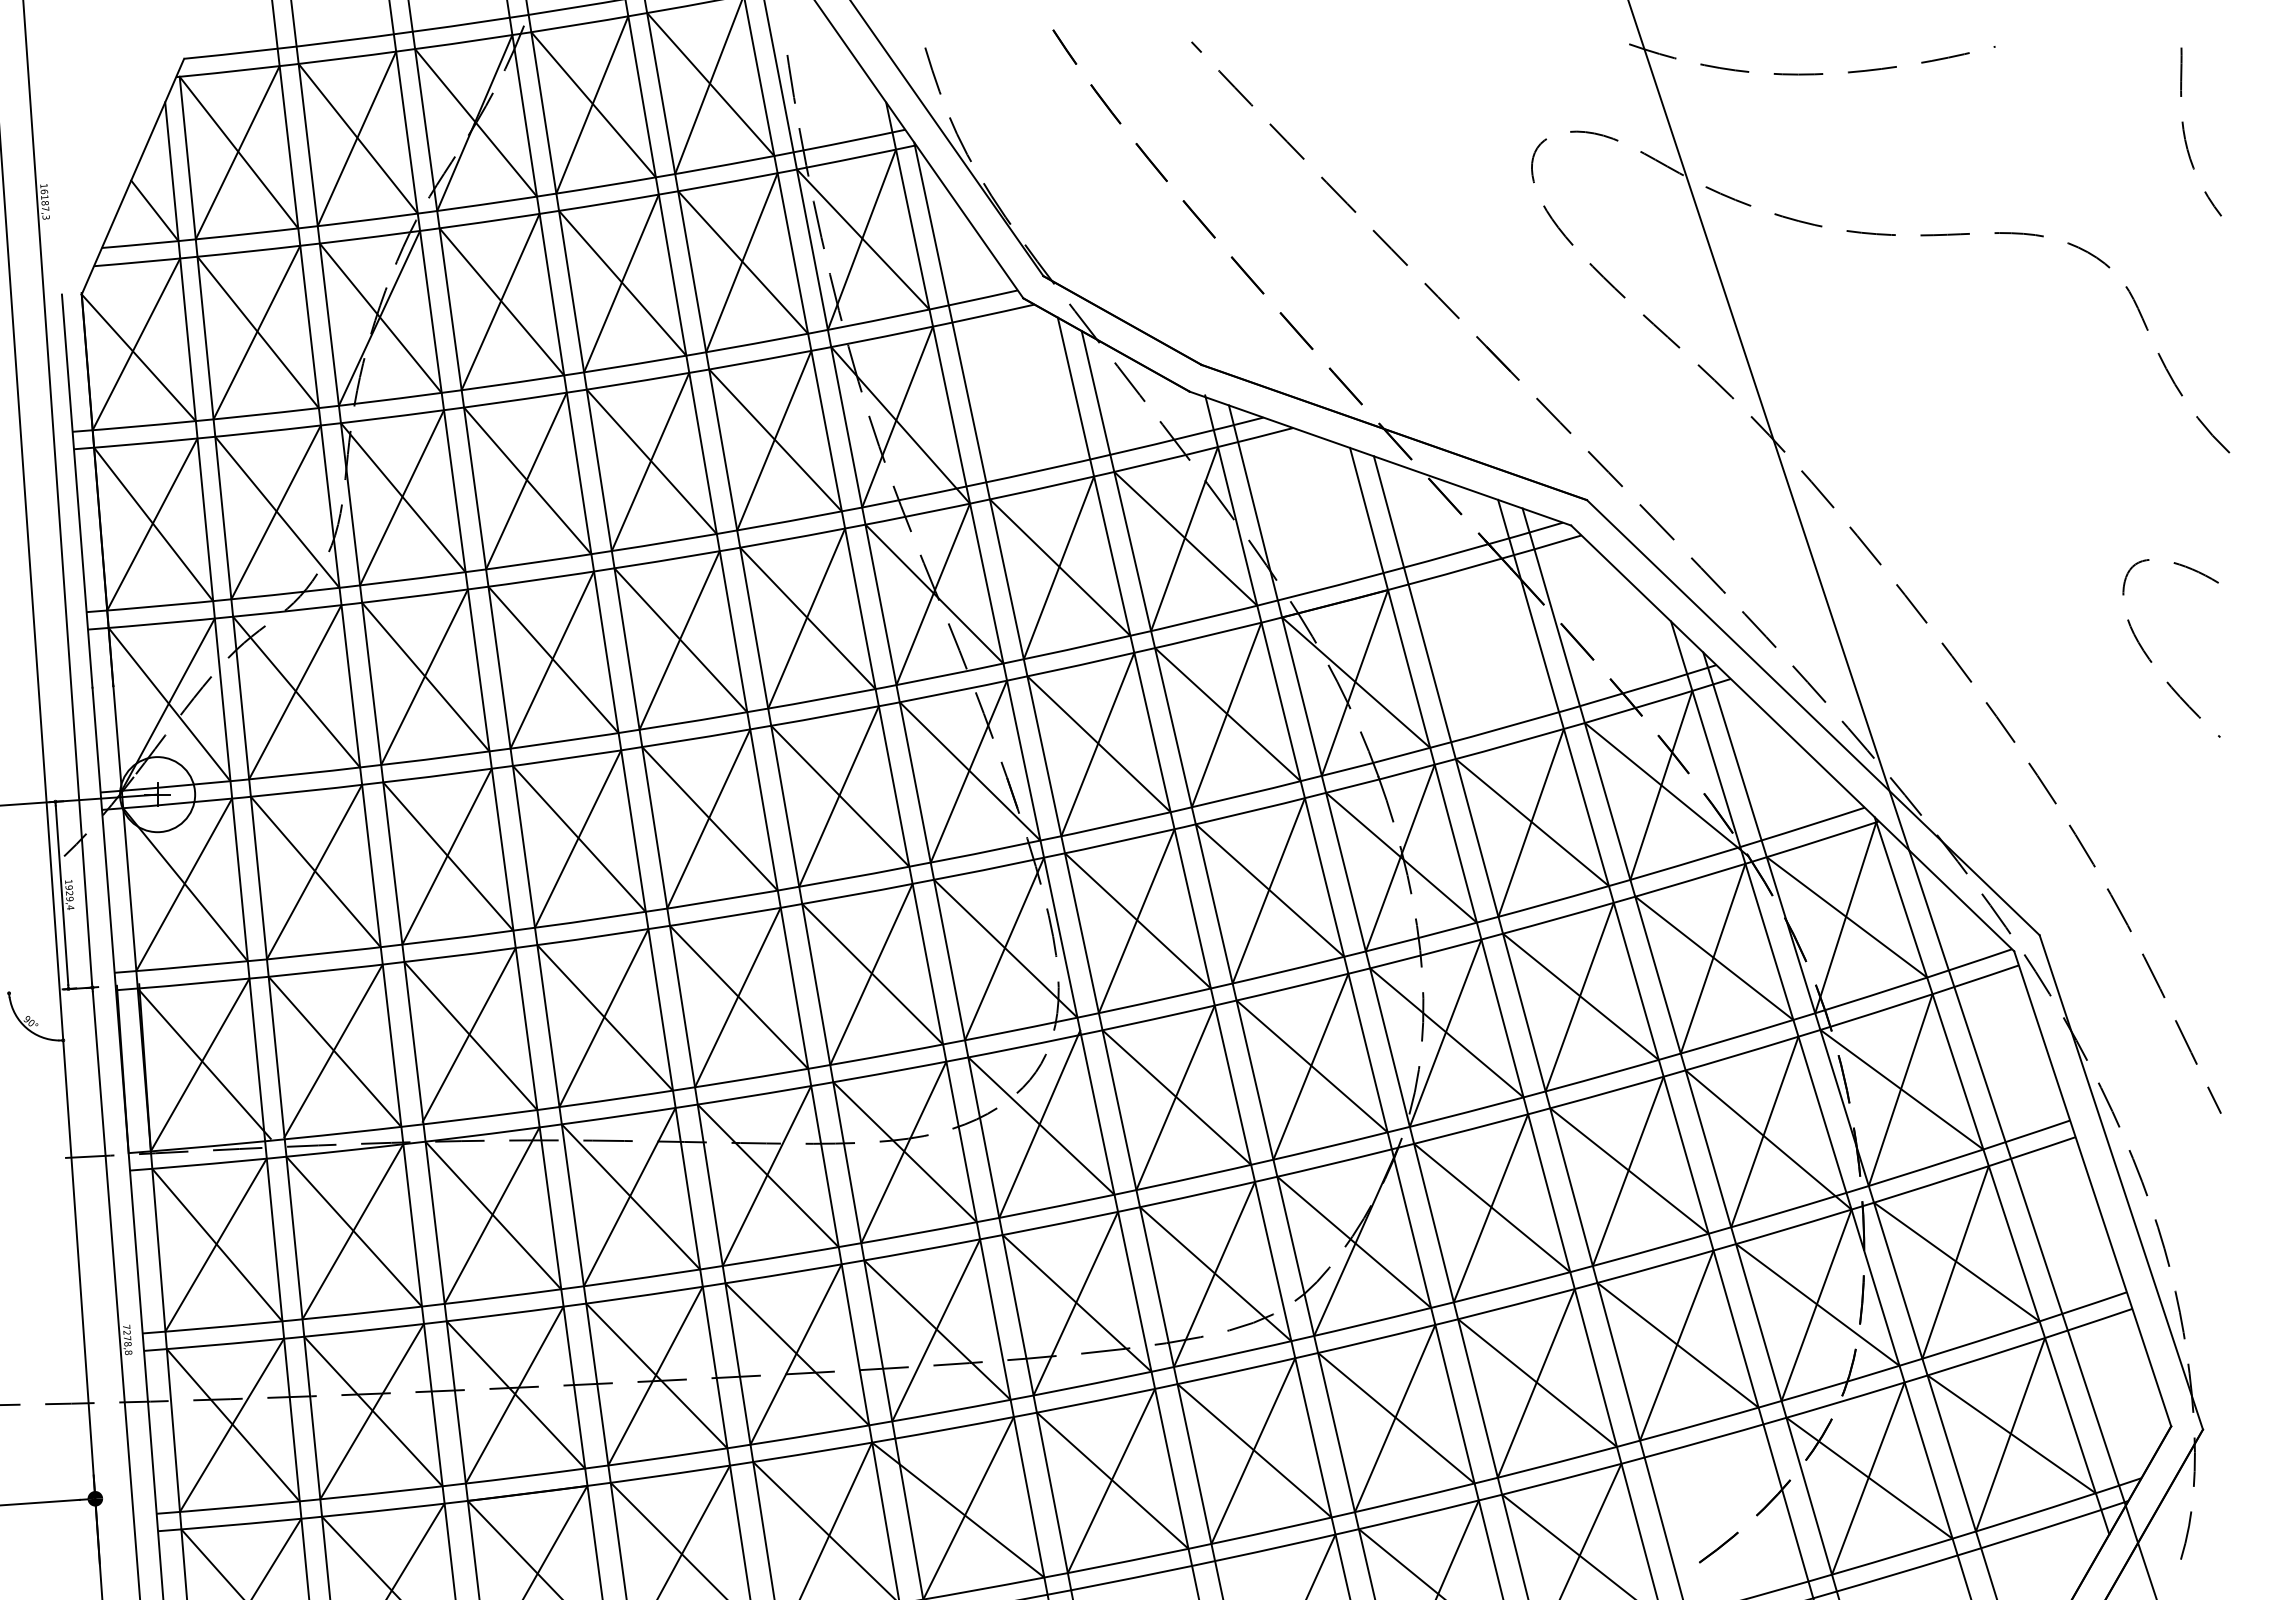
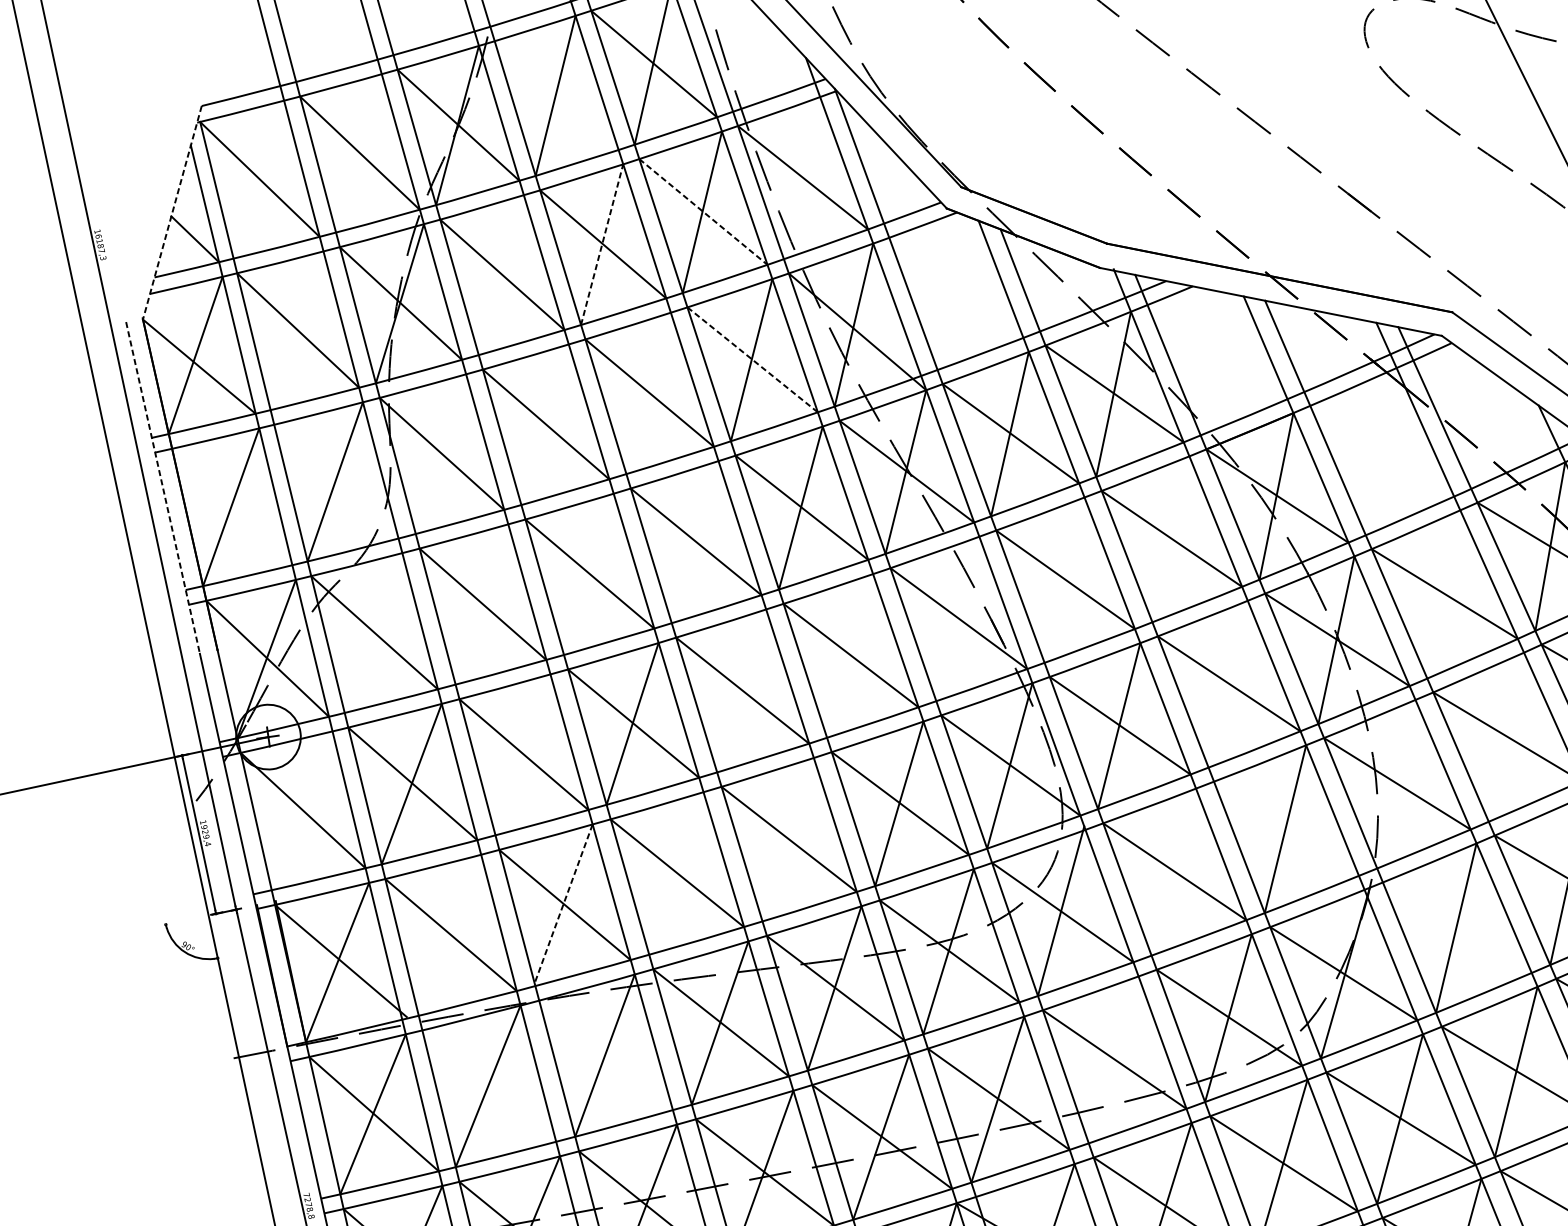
line: (593, 104) -> (556, 95), removed
line: (356, 138) -> (358, 153), removed
line: (237, 152) -> (258, 179), removed
line: (132, 177) -> (172, 213), solid -> dashed
line: (861, 239) -> (801, 177), removed
line: (743, 262) -> (703, 211), solid -> dashed
line: (621, 283) -> (602, 244), solid -> dashed
line: (500, 301) -> (501, 274), removed
line: (256, 332) -> (296, 330), removed
line: (775, 440) -> (752, 359), solid -> dashed
line: (650, 461) -> (648, 393), removed
line: (526, 480) -> (545, 424), removed
line: (77, 491) -> (163, 488), solid -> dashed
line: (401, 497) -> (440, 453), removed
line: (277, 511) -> (336, 480), removed
line: (153, 524) -> (232, 507), removed
line: (679, 640) -> (695, 542), removed
line: (551, 659) -> (588, 573), removed
line: (424, 677) -> (481, 604), removed
line: (295, 692) -> (373, 633), removed
line: (1226, 714) -> (1170, 538), removed
line: (1097, 744) -> (1064, 580), removed
line: (968, 771) -> (957, 618), removed
line: (838, 796) -> (849, 656), removed
line: (708, 818) -> (741, 690), removed
line: (1530, 822) -> (1443, 594), removed
line: (446, 856) -> (522, 754), removed
line: (184, 884) -> (302, 810), removed
line: (1268, 890) -> (1227, 683), removed
line: (1579, 996) -> (1506, 736), removed
line: (737, 997) -> (787, 839), removed
line: (603, 1018) -> (676, 873), removed
line: (1445, 1032) -> (1396, 783), removed
line: (469, 1034) -> (563, 903), solid -> dashed
line: (333, 1050) -> (449, 934), removed
line: (1311, 1066) -> (1285, 828), removed
line: (1175, 1097) -> (1173, 871), removed
line: (1492, 1207) -> (1457, 927), removed
line: (493, 1215) -> (606, 1055), removed
line: (353, 1231) -> (488, 1086), removed
line: (1075, 1303) -> (1113, 1059), removed

